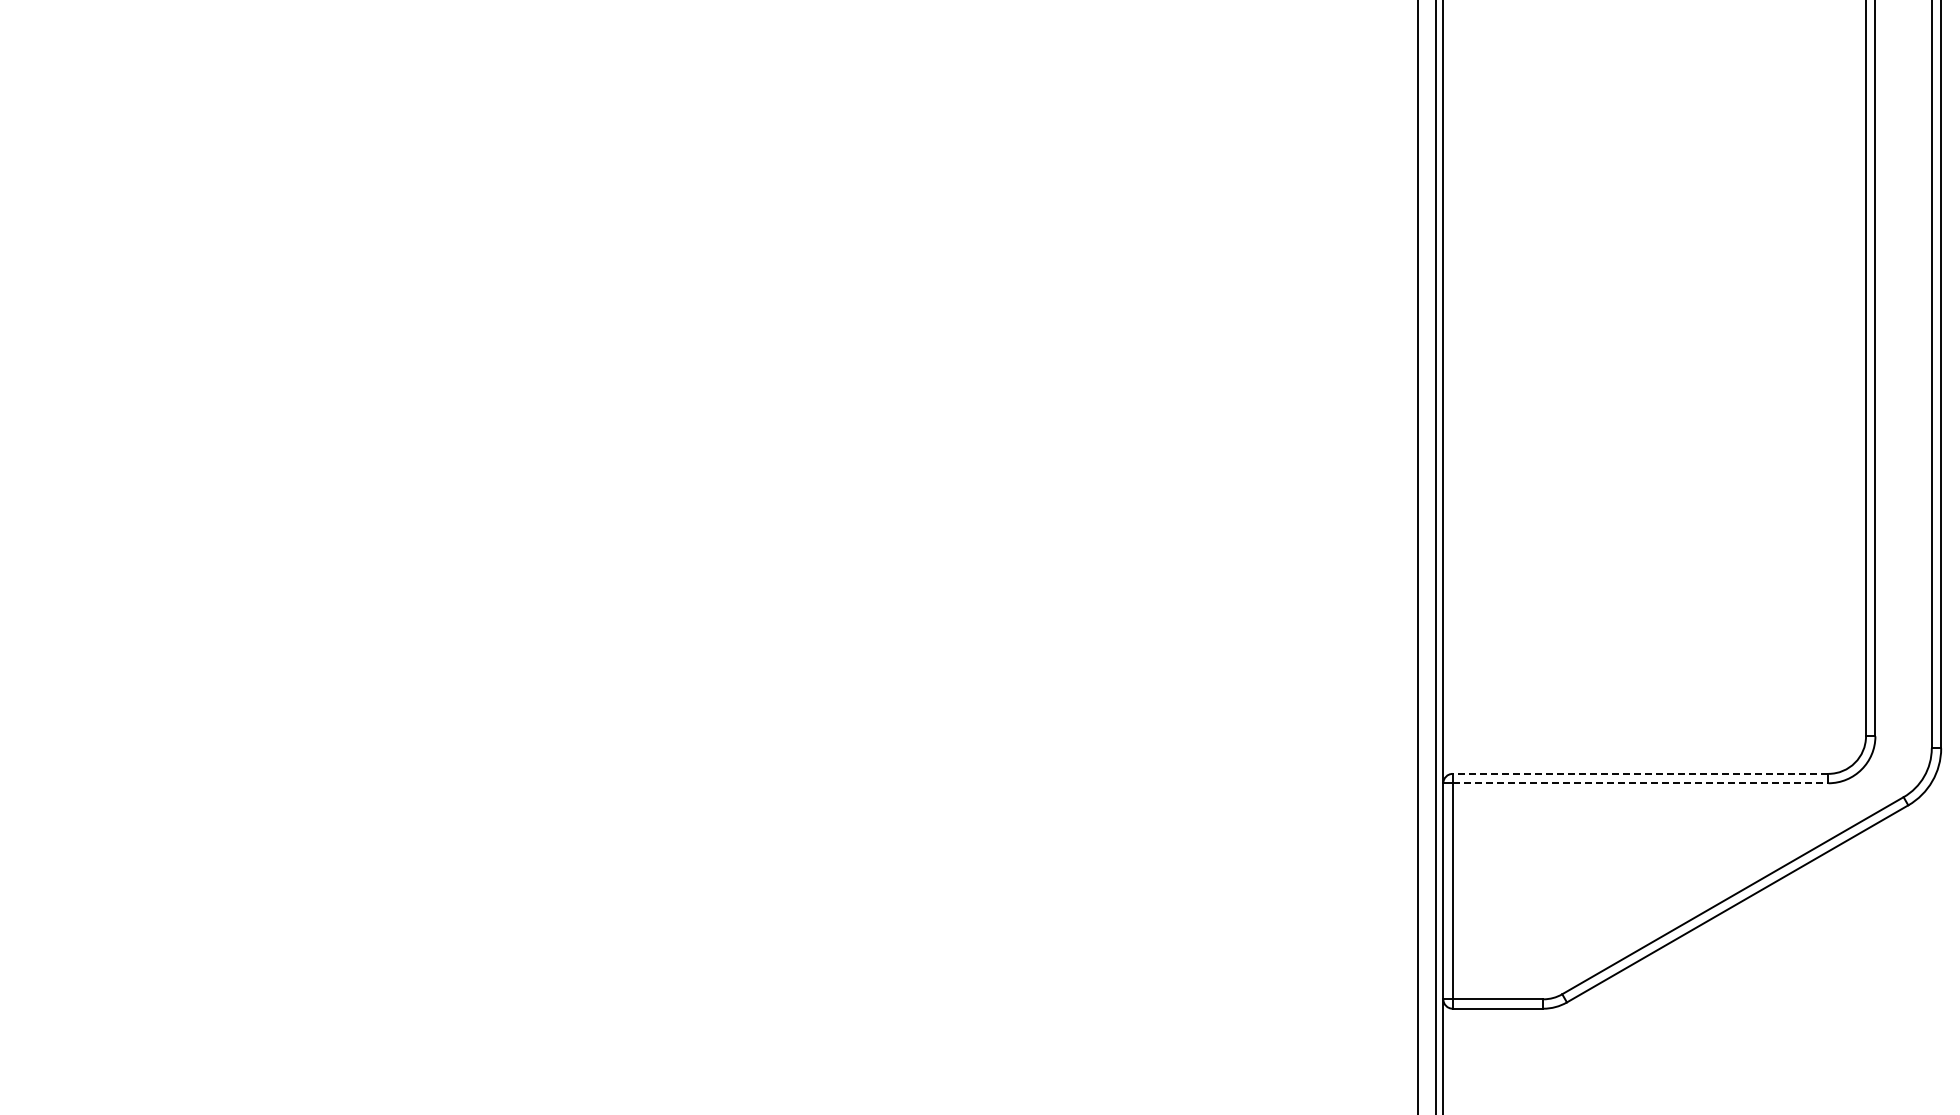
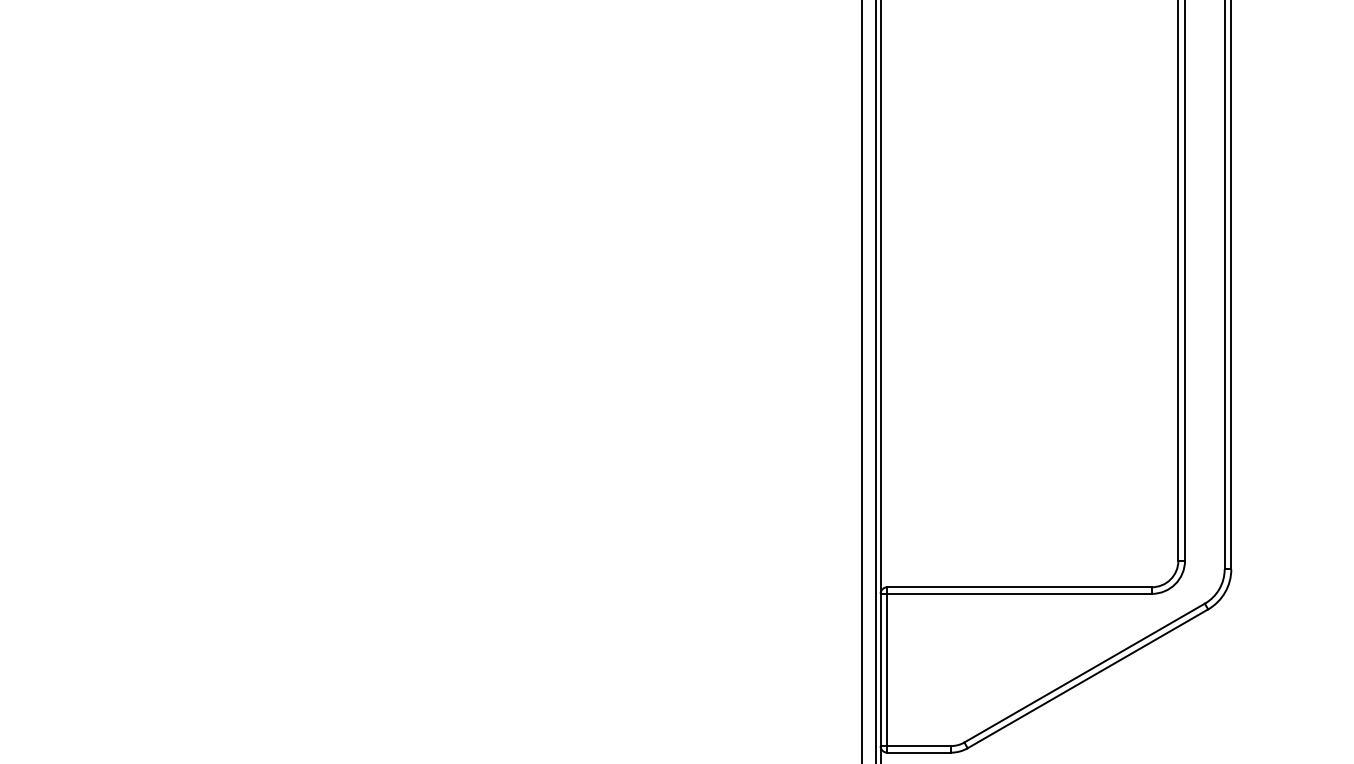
line: (1640, 773) -> (1019, 586), dashed -> solid
line: (1640, 783) -> (1019, 594), dashed -> solid

